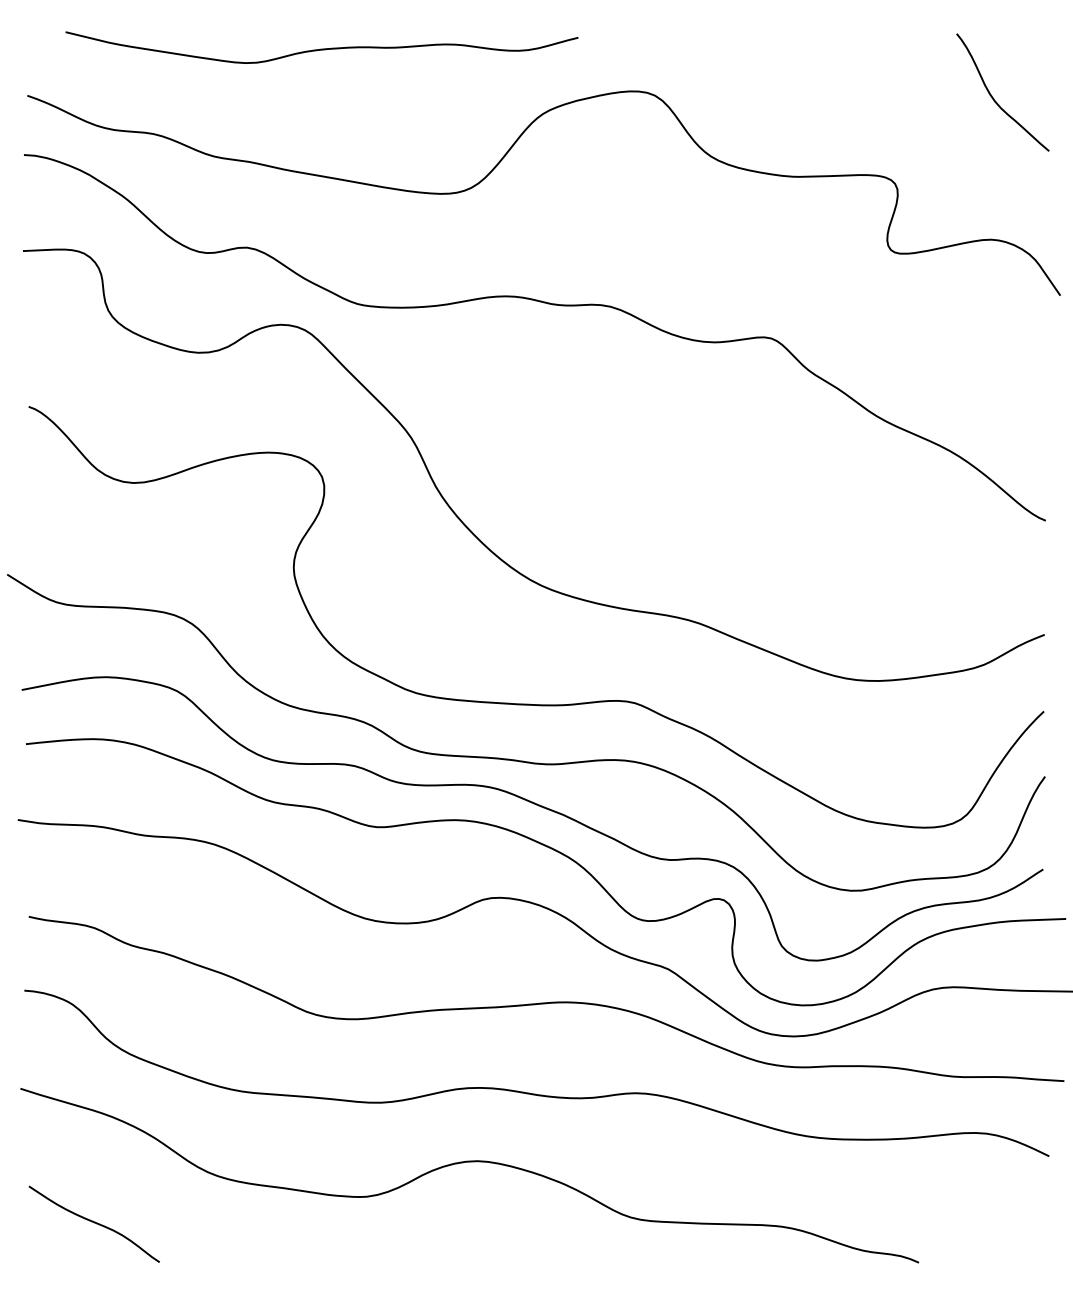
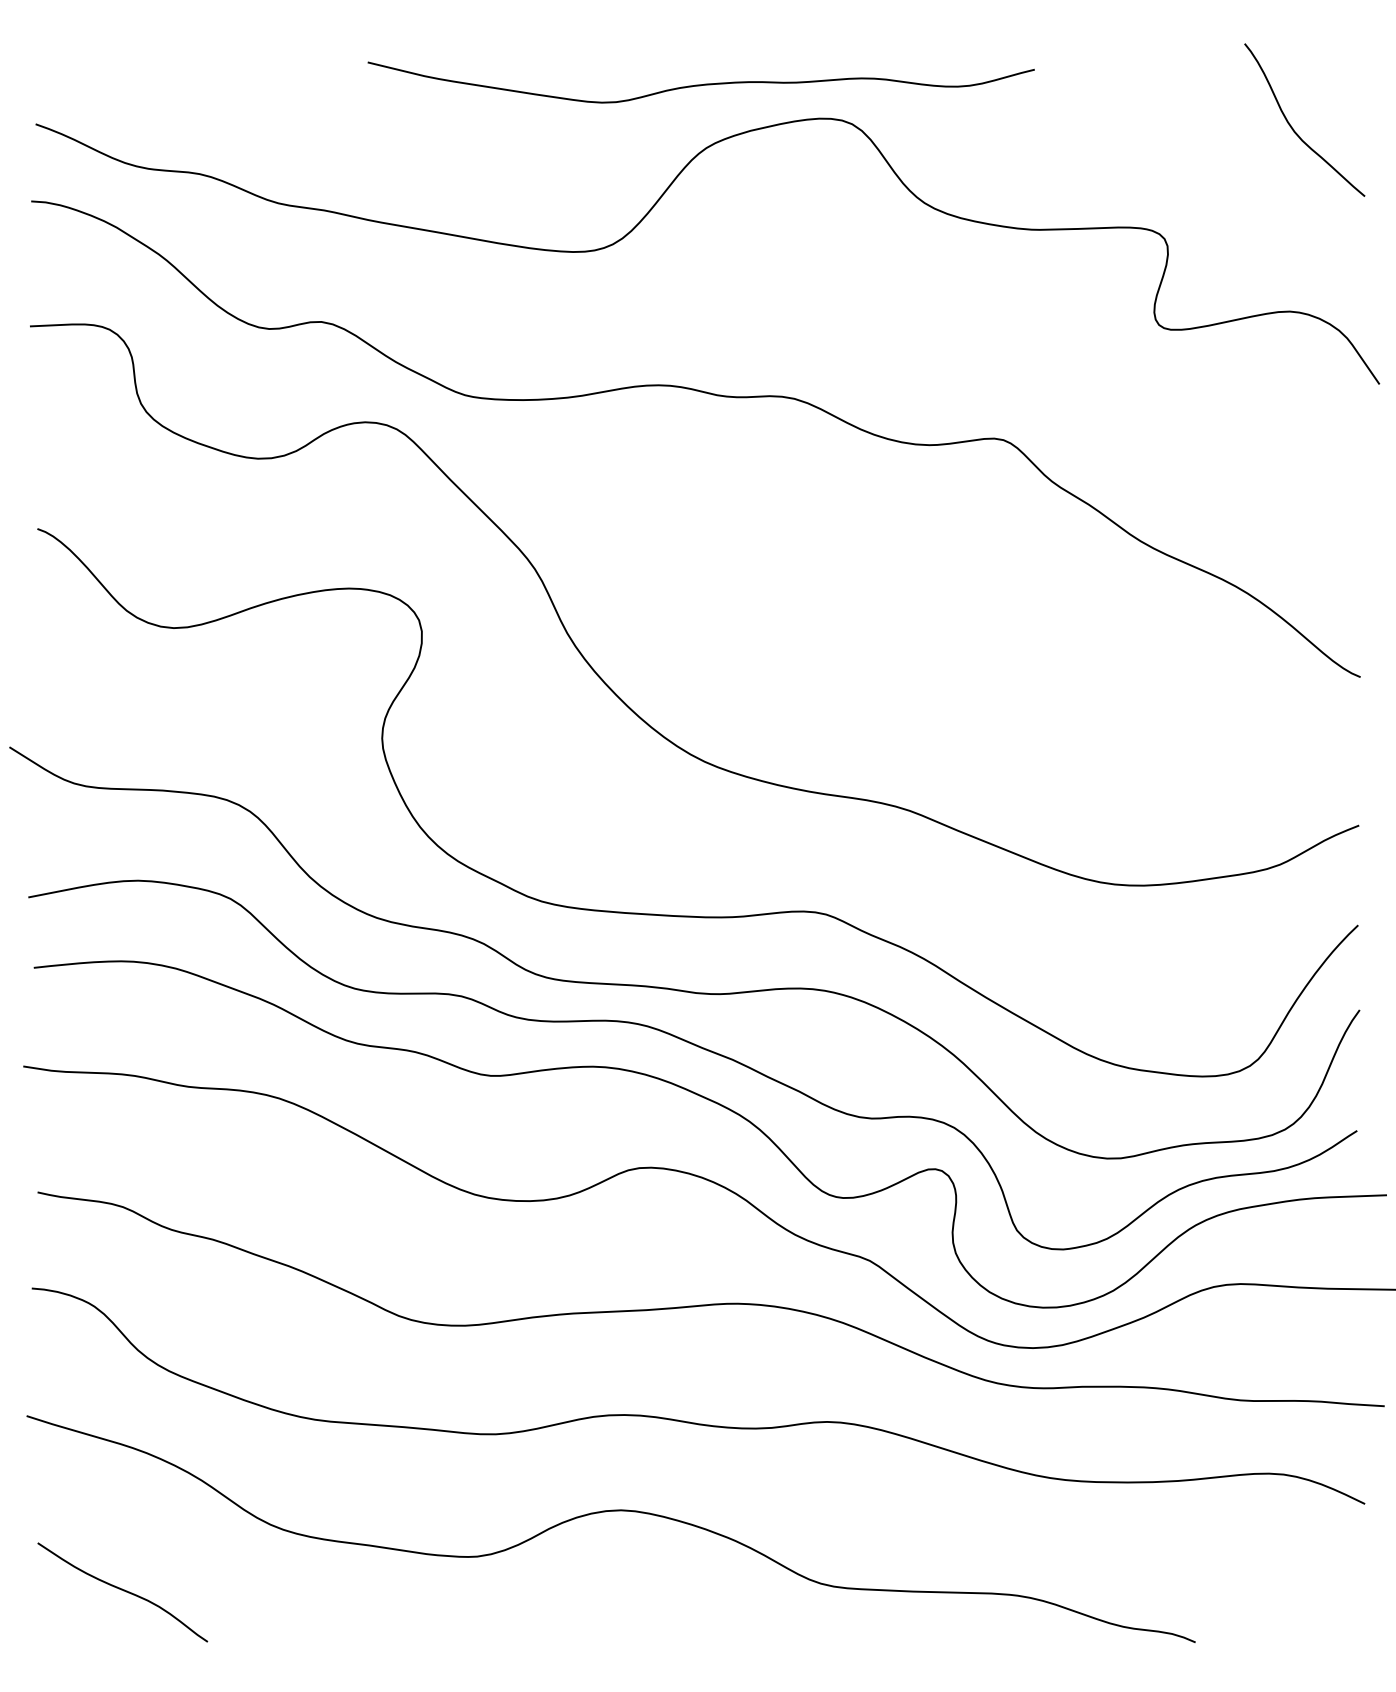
curve: (321, 48) -> (700, 83), moved

